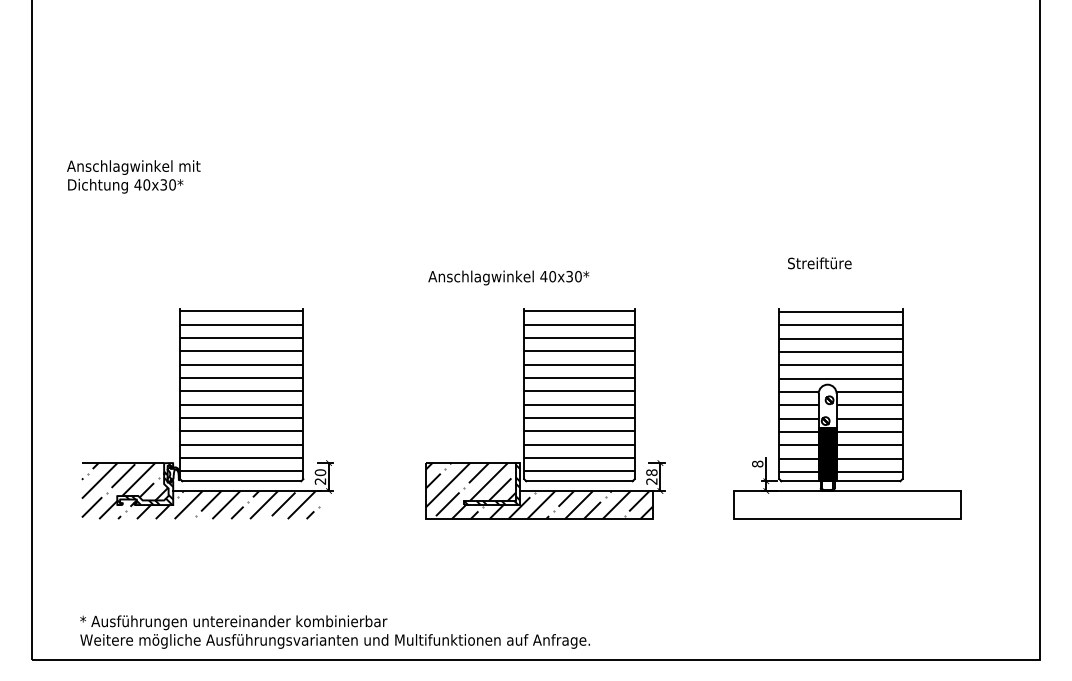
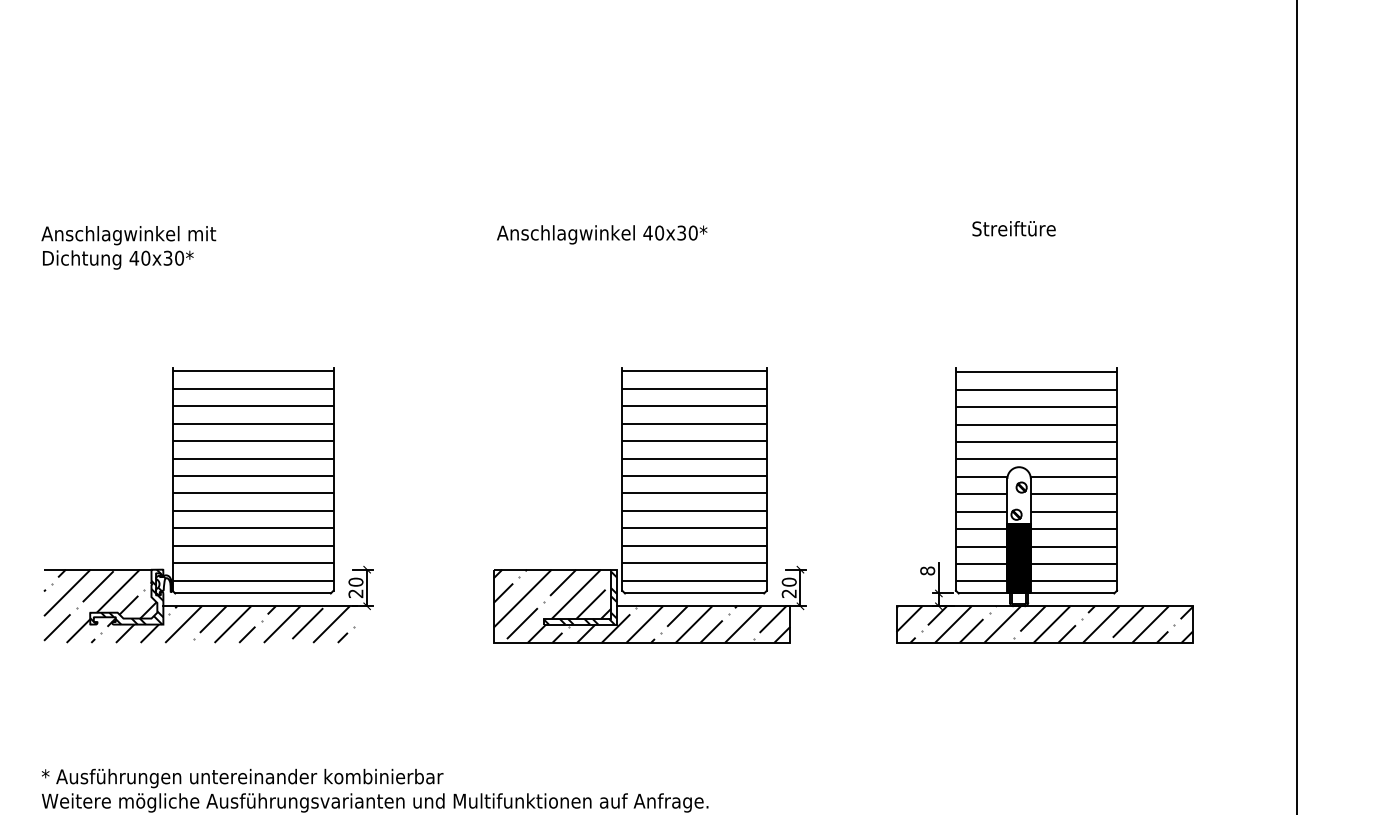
text: (133, 176) -> (128, 247), moved
text: (819, 263) -> (1013, 228), moved
text: (508, 277) -> (601, 234), moved
text: (651, 472) -> (788, 582), 28 -> 20
hatch: (846, 505) -> (1043, 625), added

